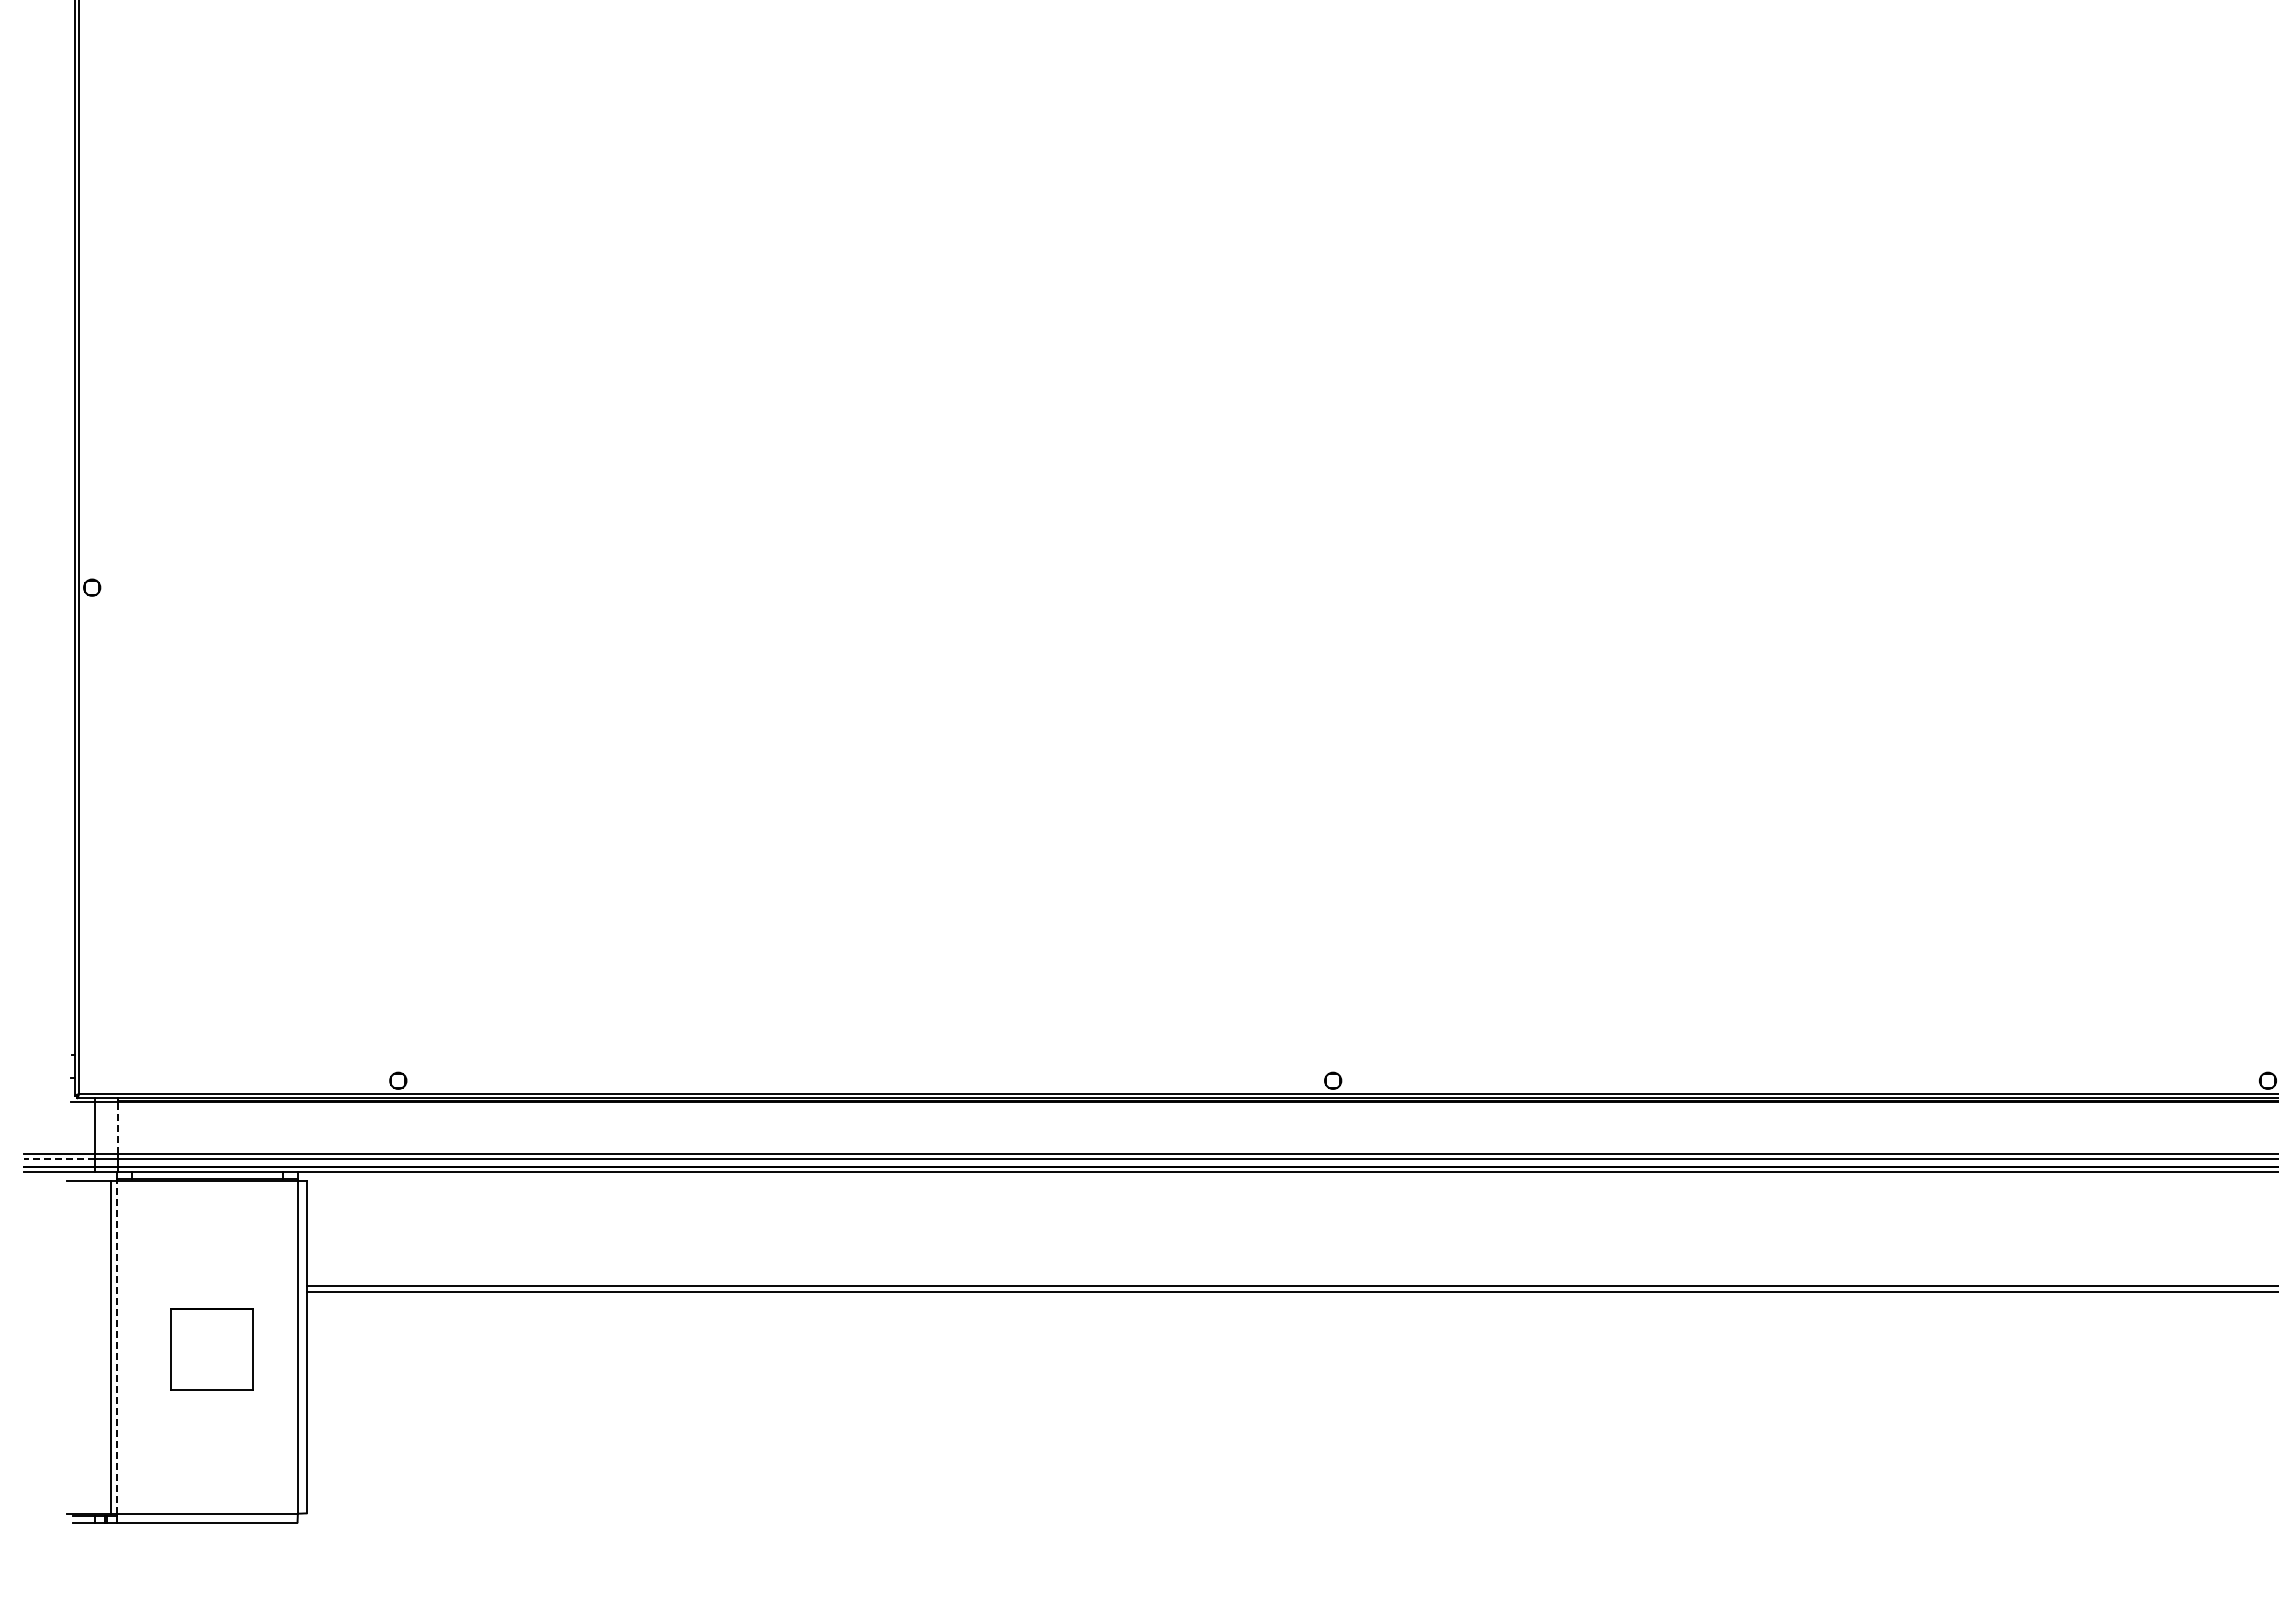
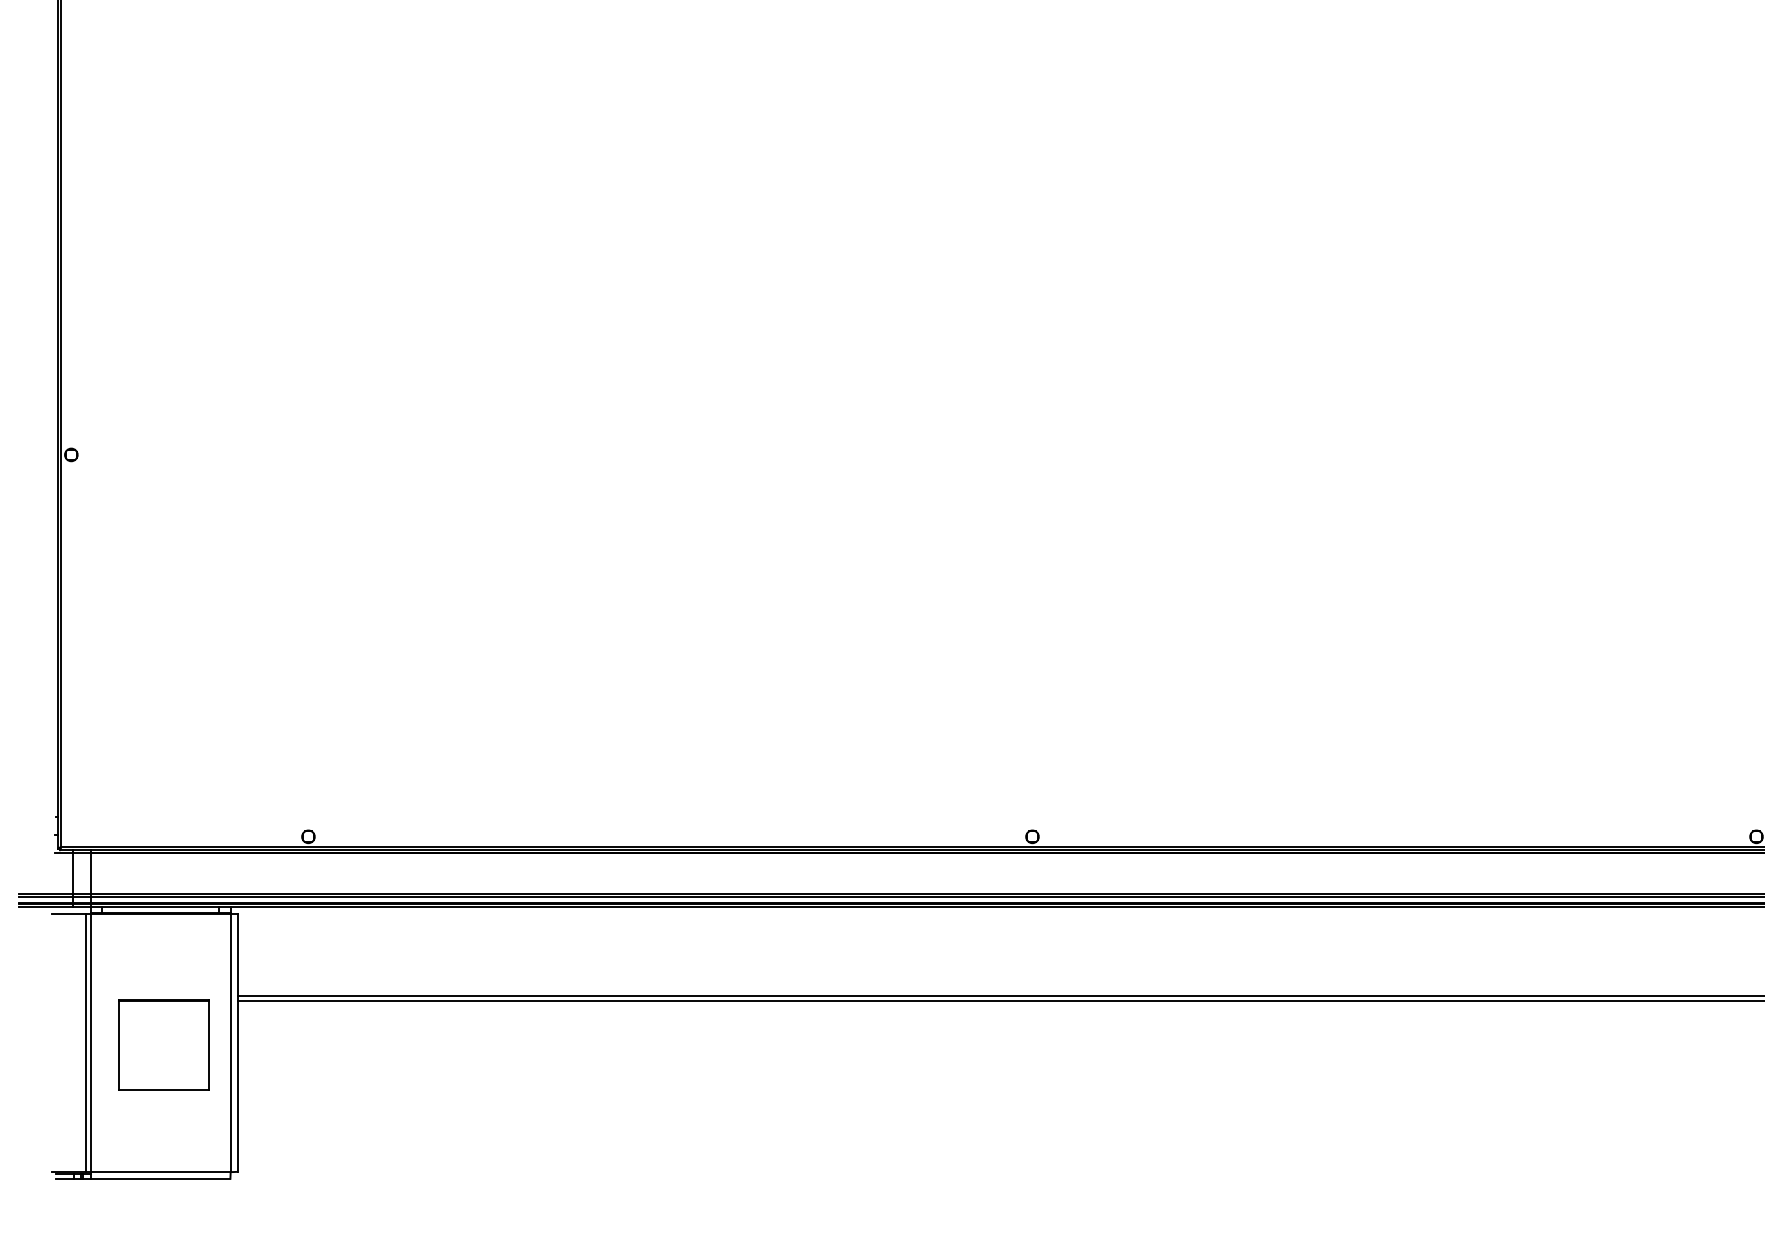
line: (117, 1127) -> (90, 873), dashed -> solid
line: (58, 1158) -> (45, 897), dashed -> solid
line: (116, 1346) -> (90, 1042), dashed -> solid
part: (211, 1349) -> (163, 1044), size x1.43

